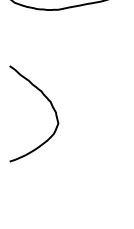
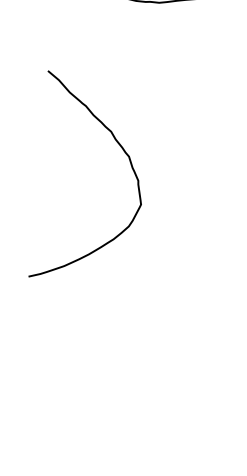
curve: (50, 104) -> (128, 161), moved

